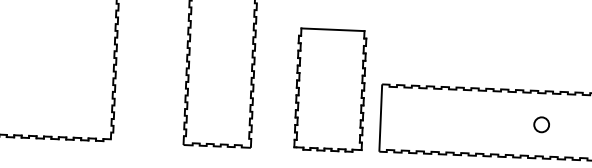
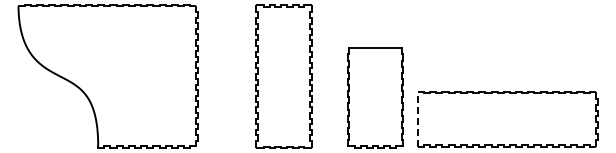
line: (380, 118) -> (417, 119), solid -> dashed
circle: (541, 124) -> (550, 119), removed

